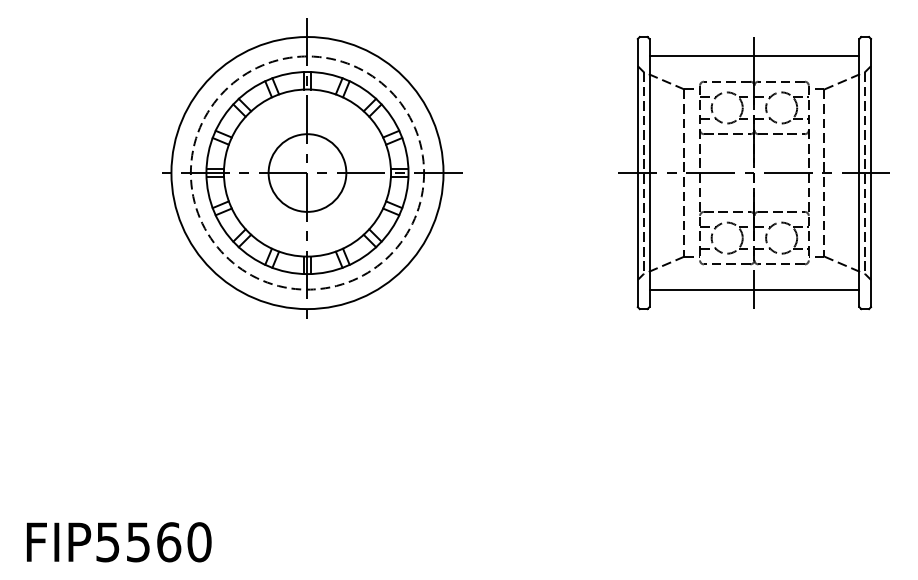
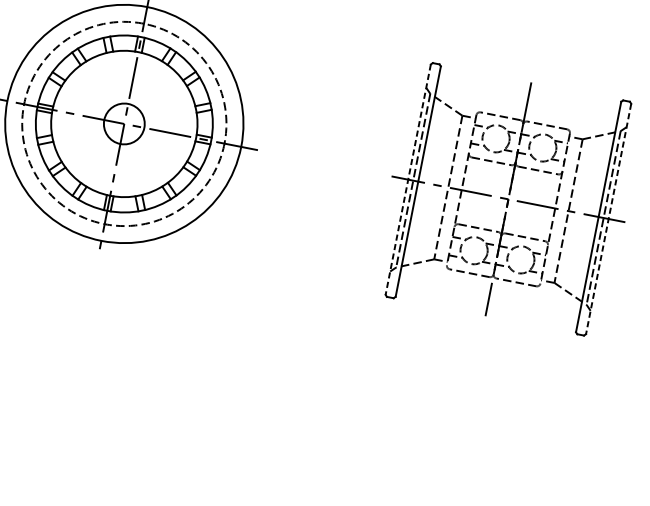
line: (754, 56) -> (528, 99), removed
circle: (307, 172) -> (124, 123), size x0.6
line: (637, 173) -> (407, 180), solid -> dashed
line: (871, 173) -> (608, 219), solid -> dashed
line: (754, 289) -> (488, 299), removed

